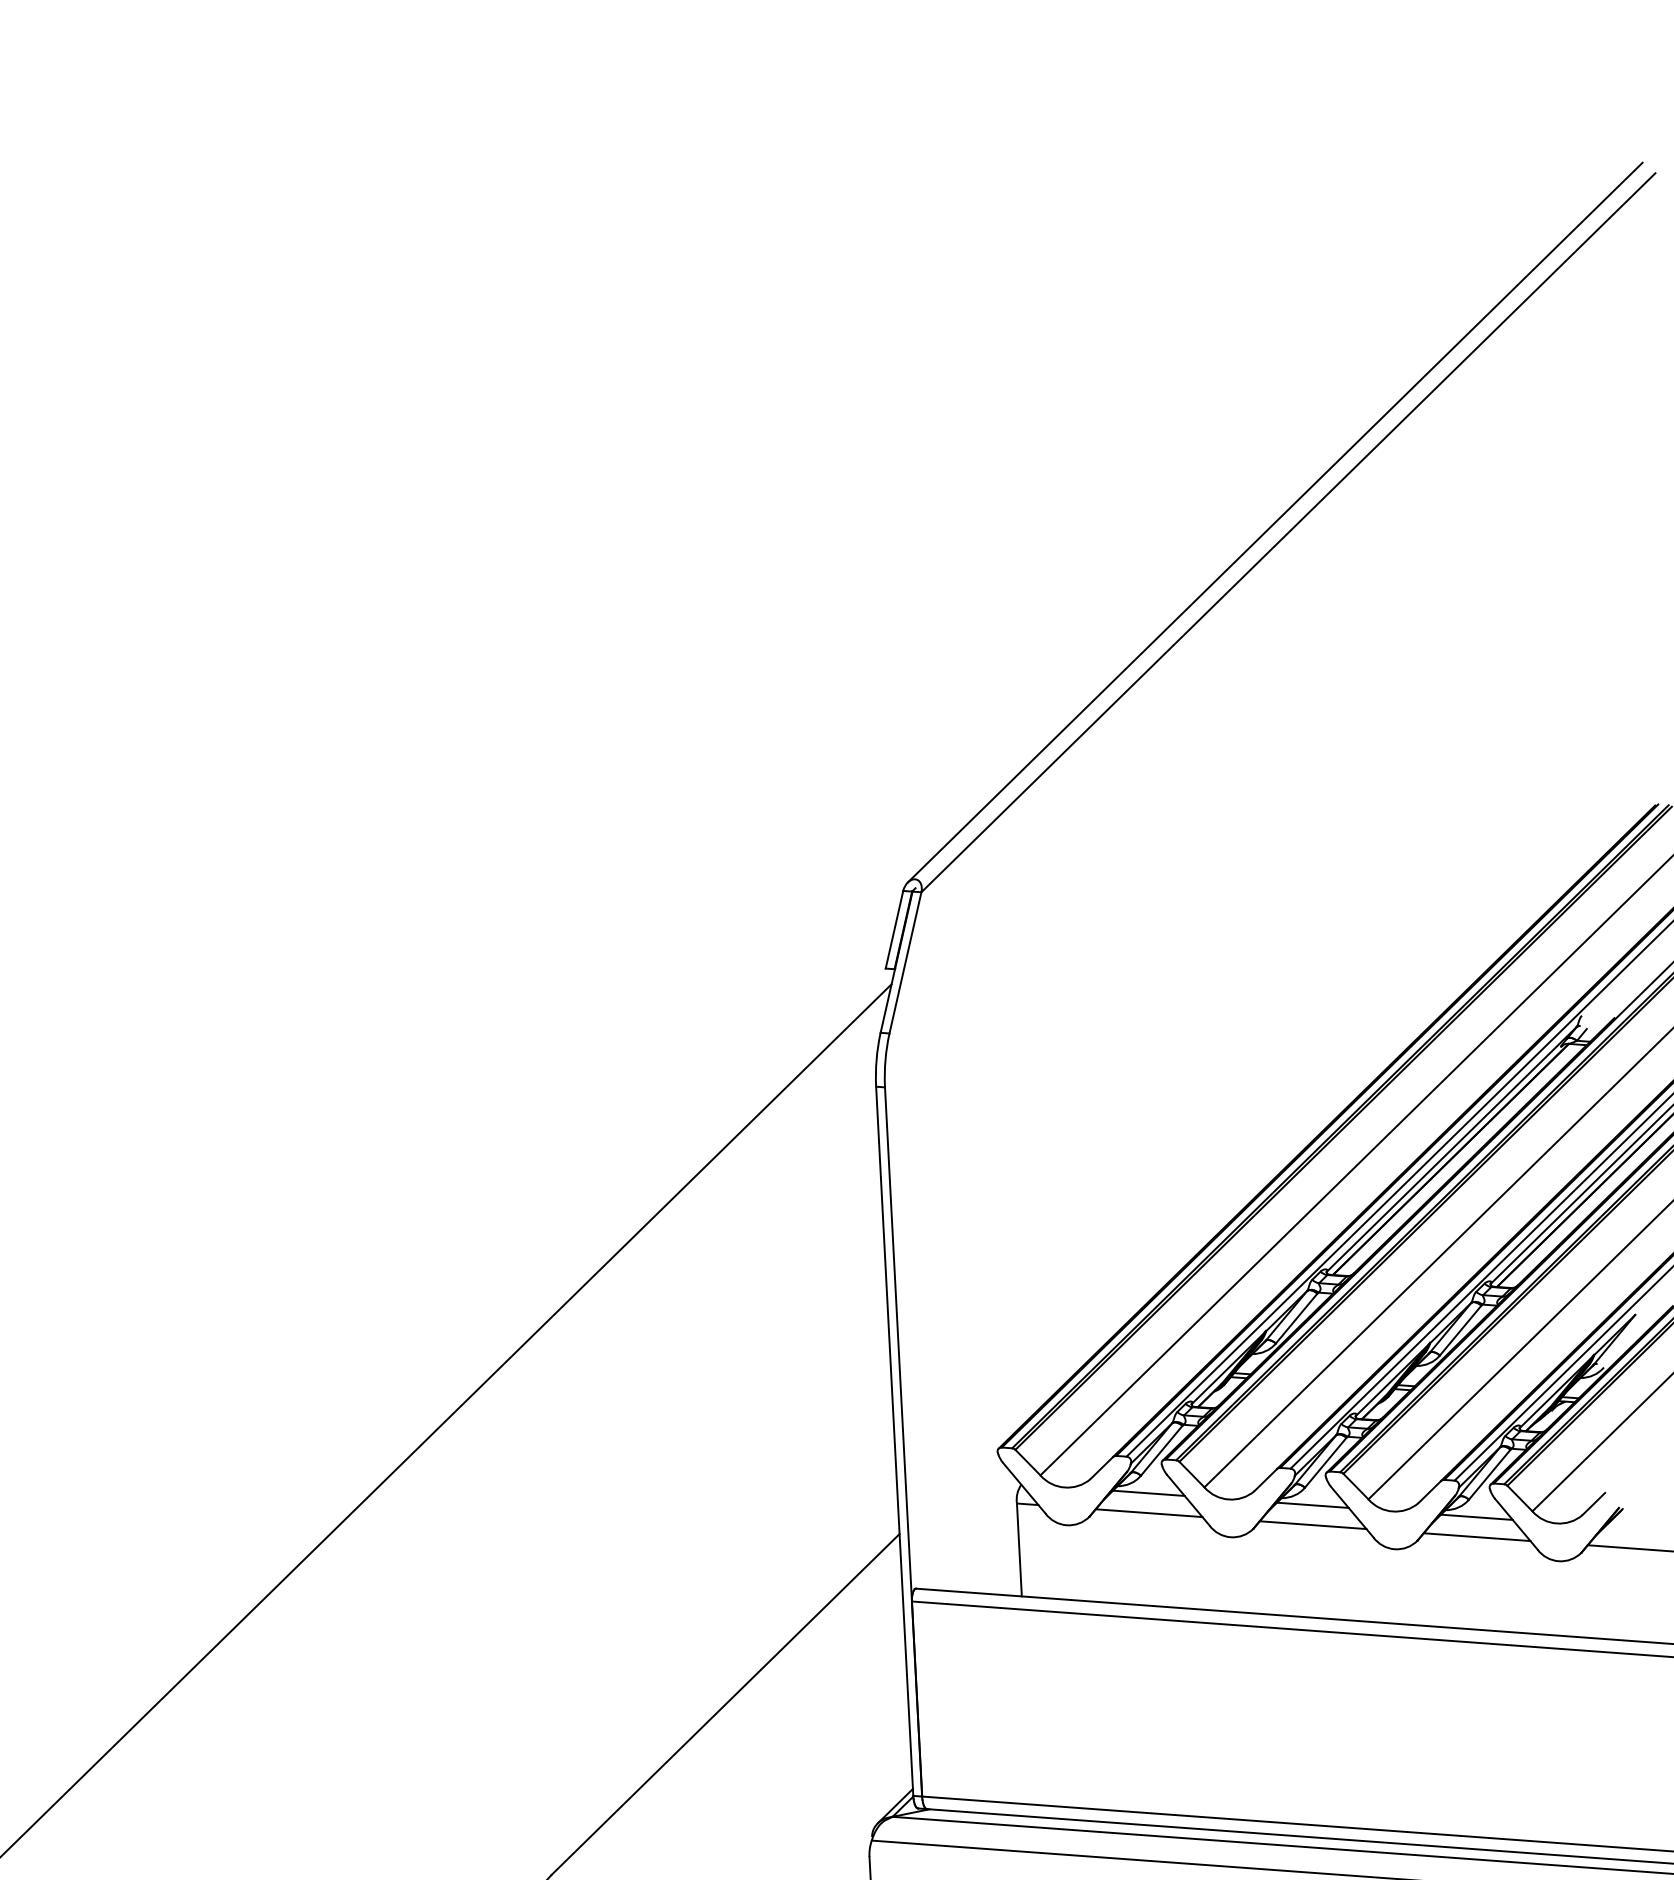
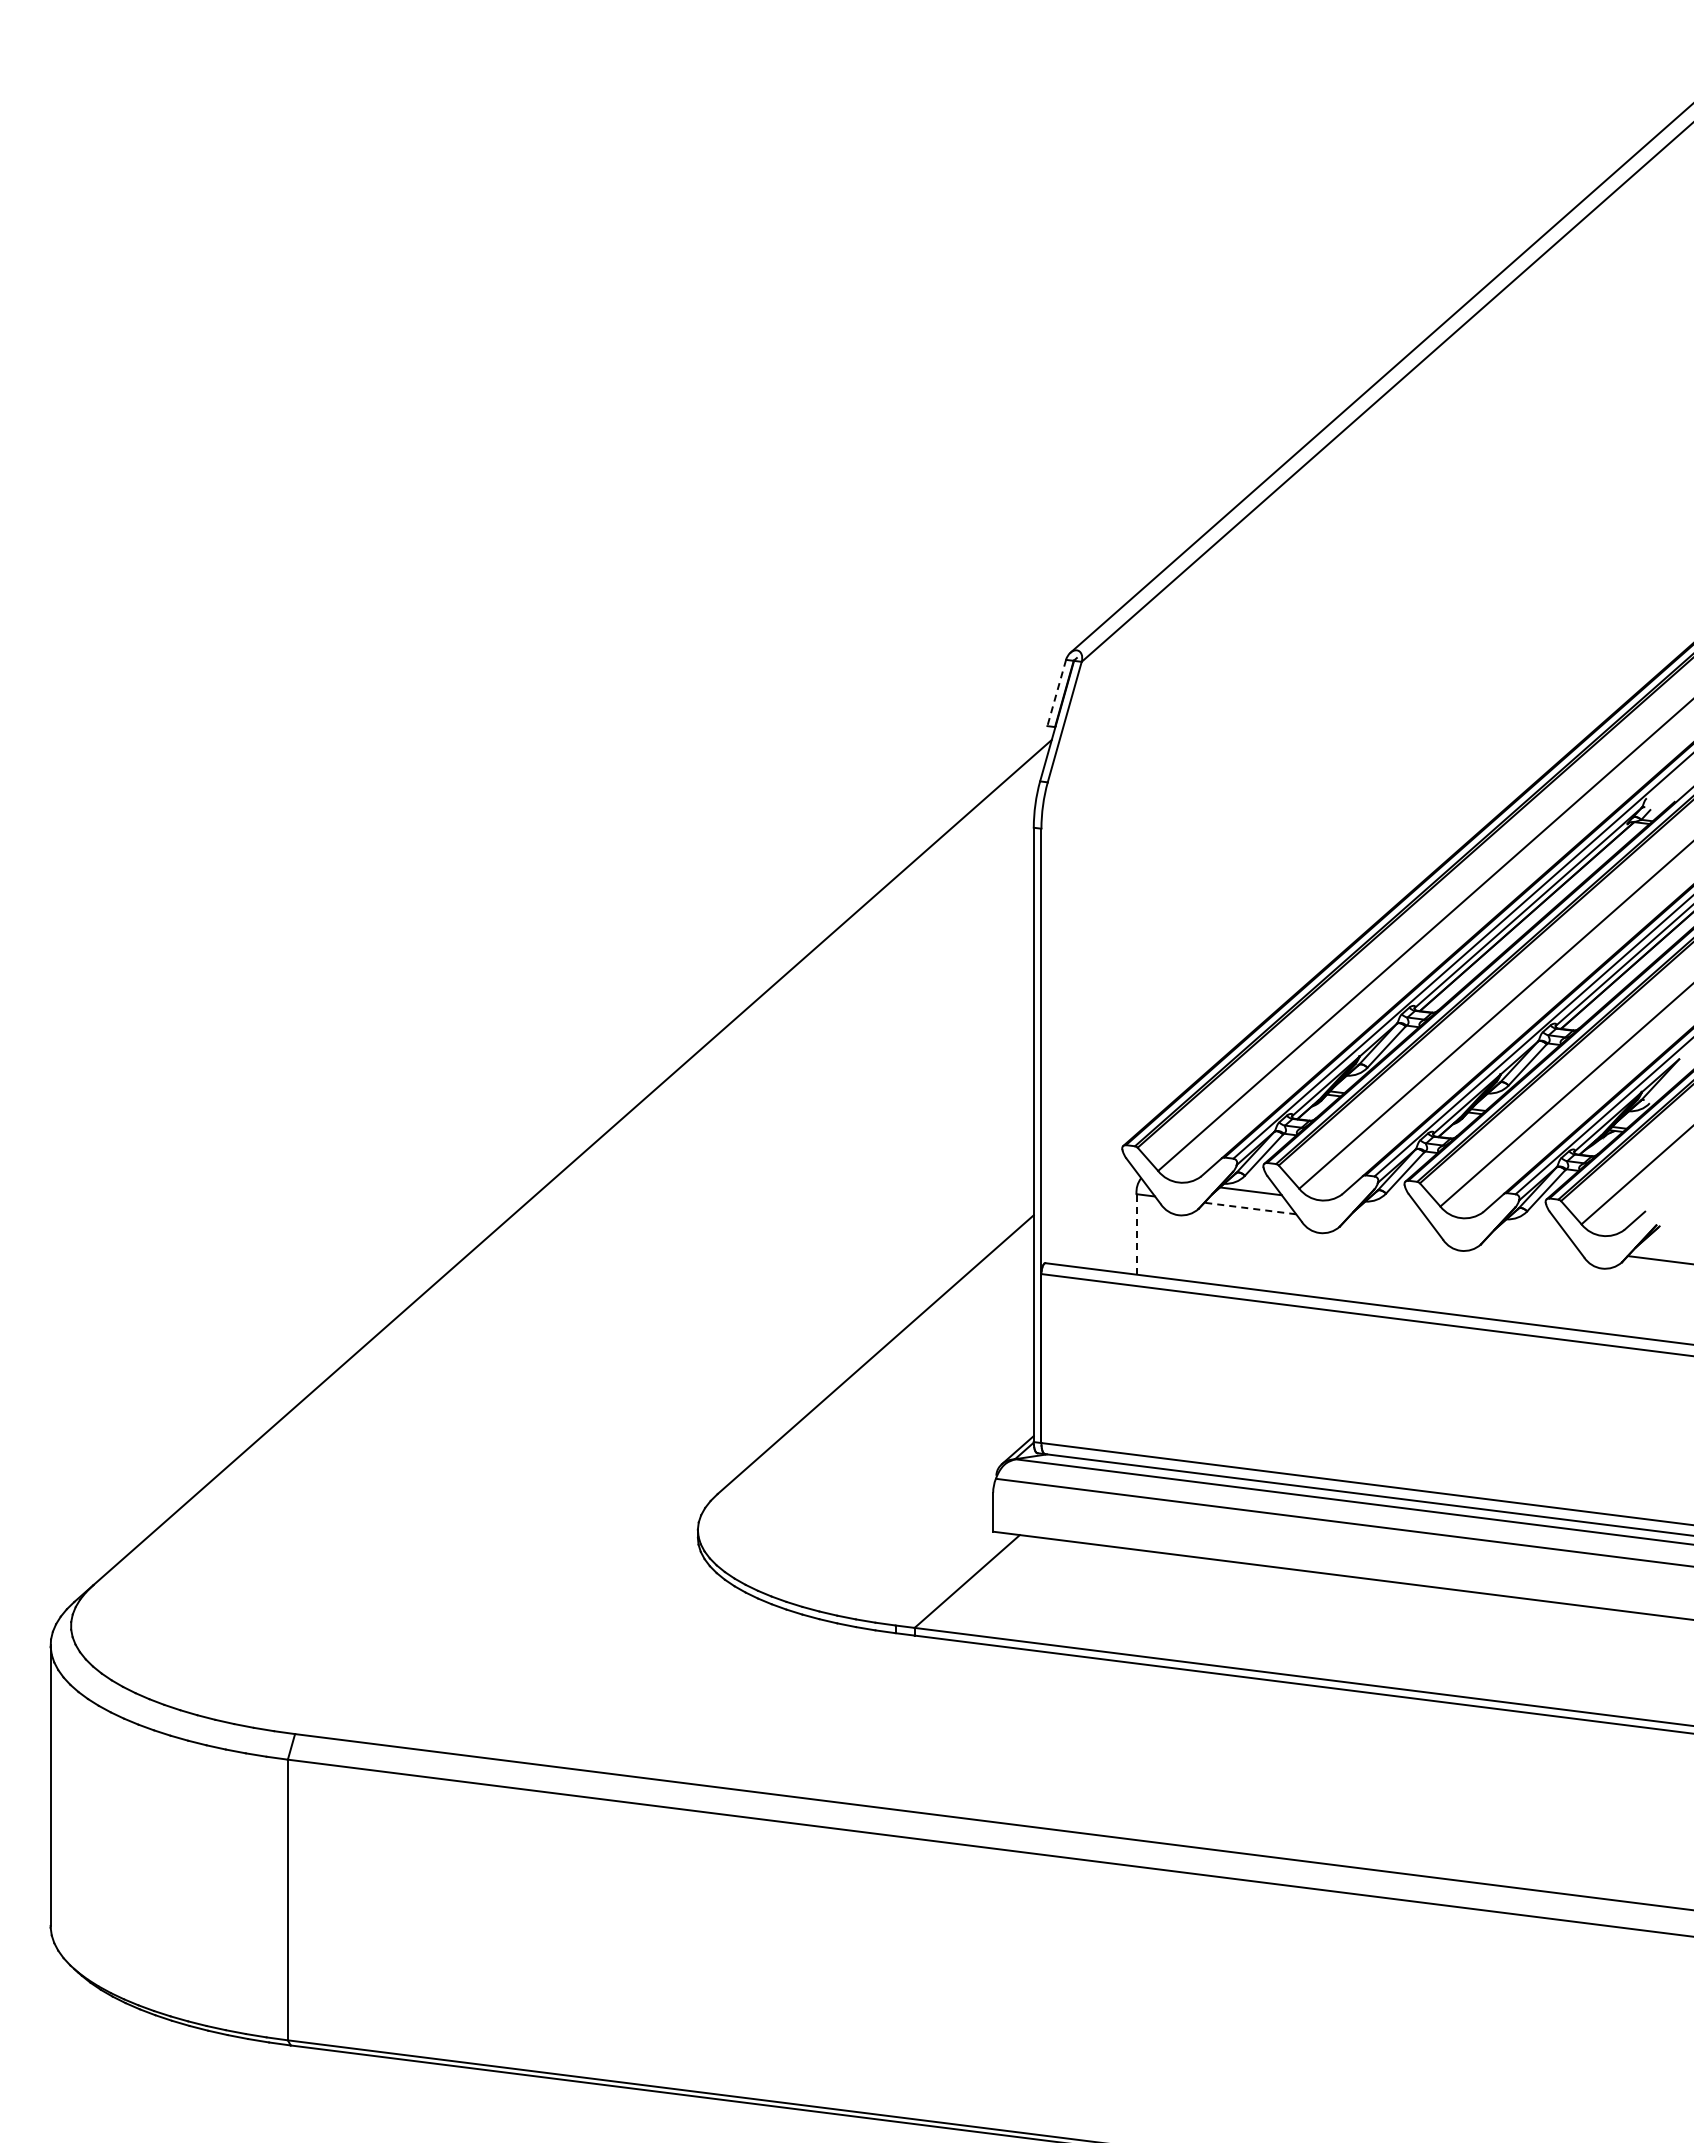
line: (894, 930) -> (1056, 693), solid -> dashed
line: (1312, 1505) -> (1391, 1209), removed
line: (1148, 1513) -> (1249, 1208), solid -> dashed
line: (1477, 1516) -> (1533, 1226), removed
line: (1313, 1525) -> (1391, 1226), removed
line: (1477, 1536) -> (1532, 1243), removed
line: (1019, 1548) -> (1136, 1233), solid -> dashed

